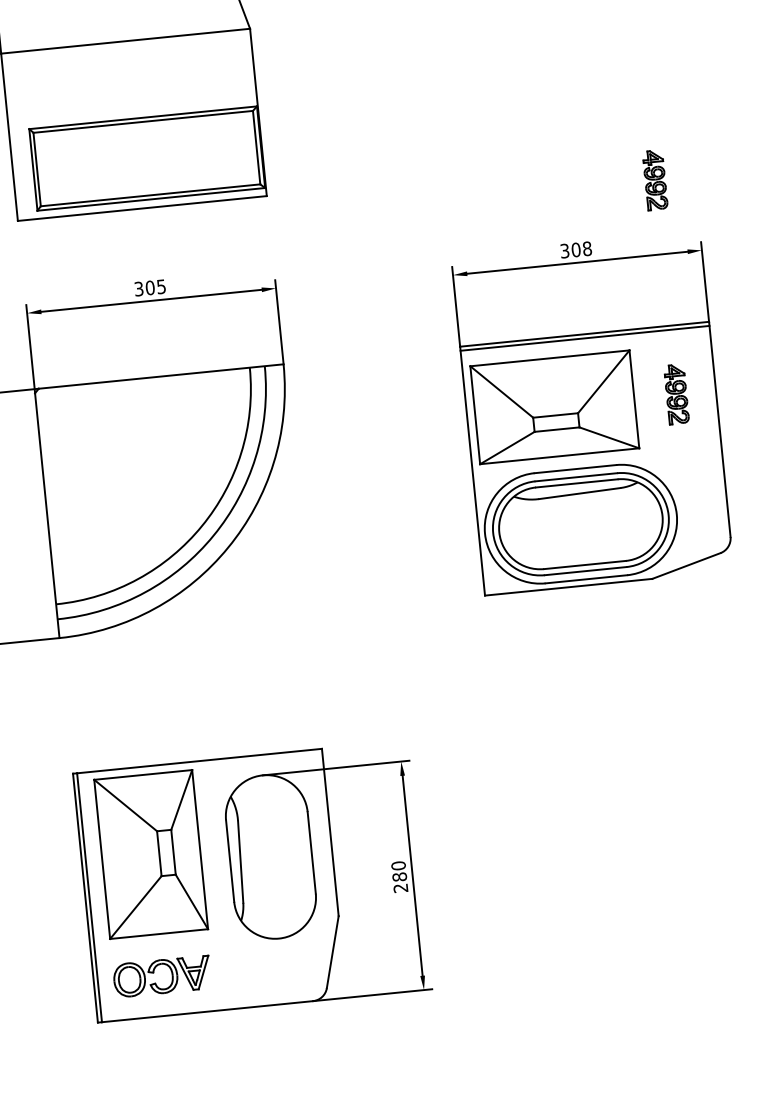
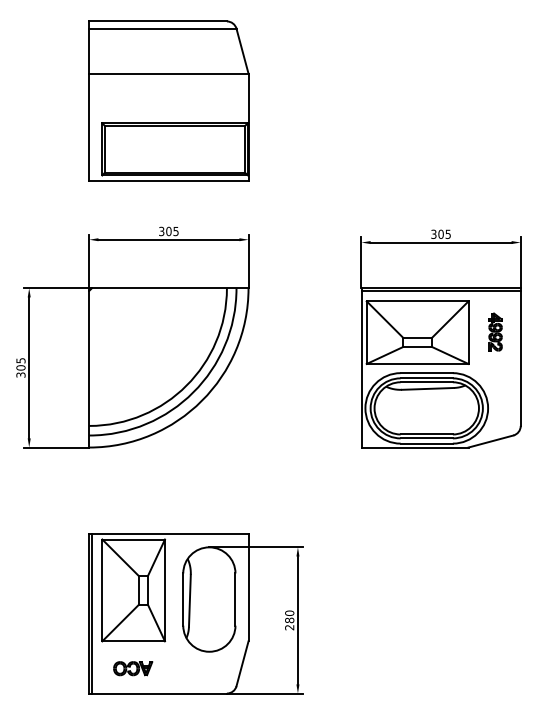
part: (654, 179) -> (495, 194), removed
text: (586, 247) -> (447, 233), 308 -> 305
part: (163, 976) -> (133, 668), size x0.62

